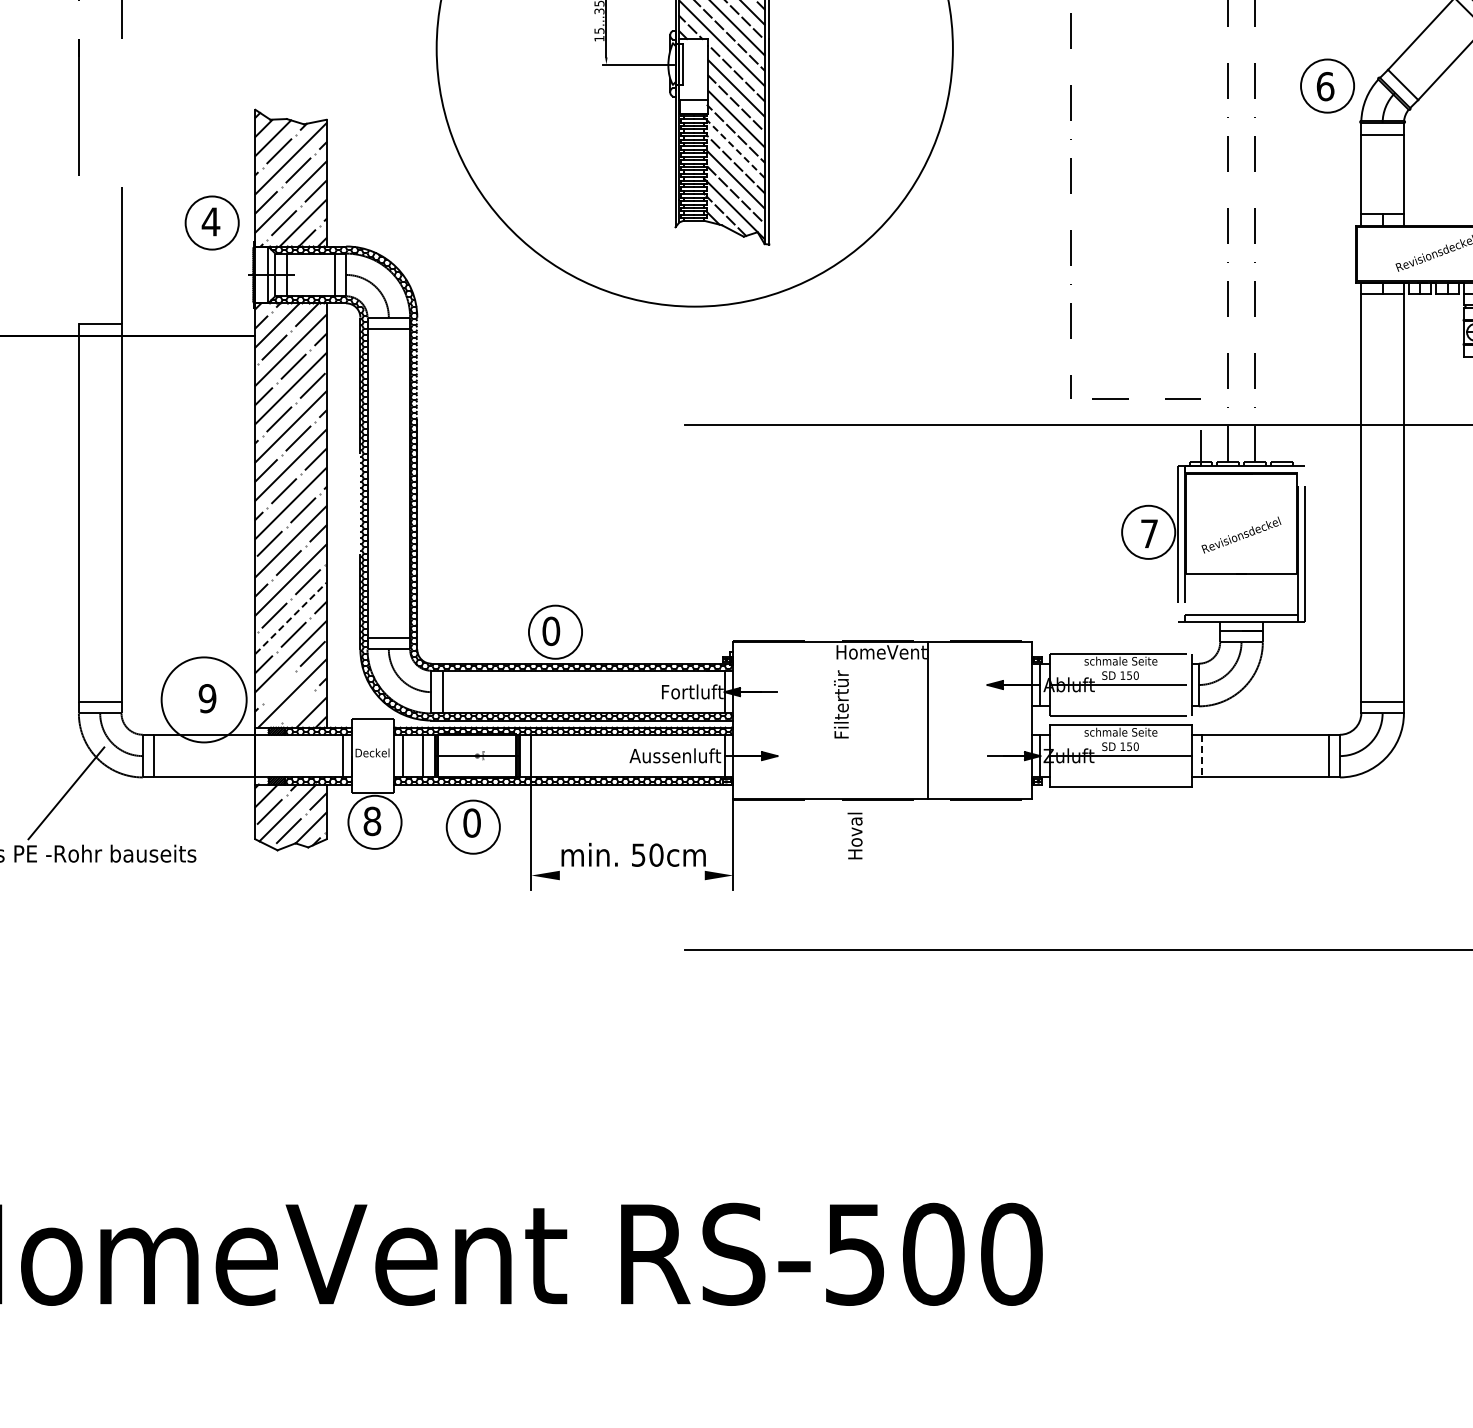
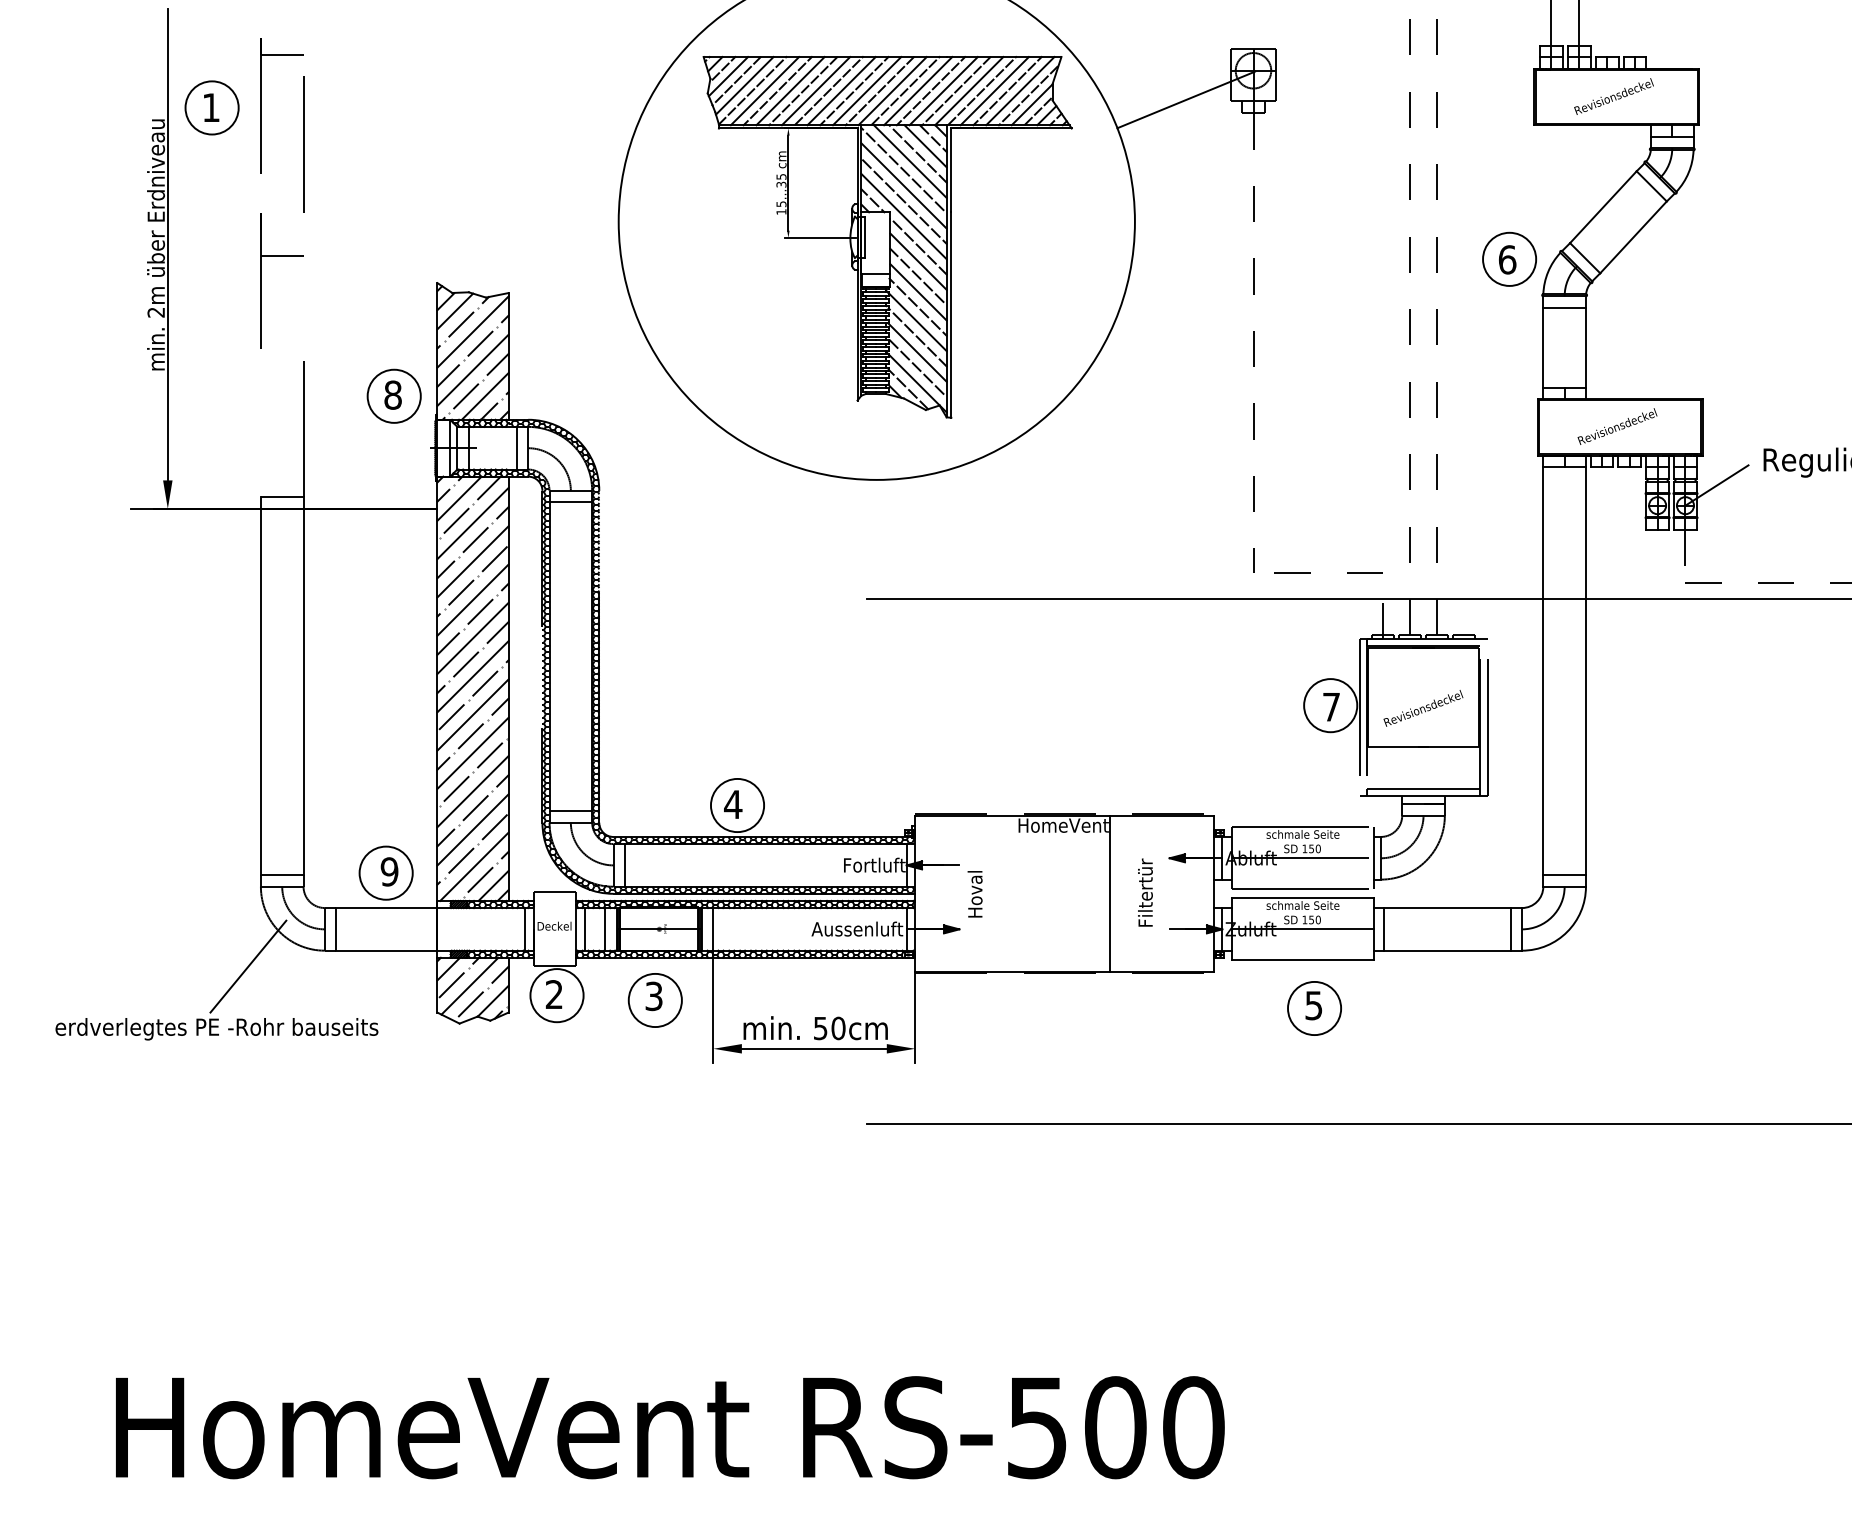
line: (99, 83) -> (281, 256), added
line: (735, 148) -> (917, 321), dashed -> solid
text: (210, 221) -> (392, 394), 4 -> 8
line: (291, 618) -> (473, 791), dashed -> solid
text: (551, 631) -> (733, 804), 0 -> 4
line: (279, 687) -> (461, 860), added
circle: (203, 699) -> (385, 872), size x0.62
text: (841, 704) -> (1145, 892), moved
line: (298, 706) -> (480, 879), added
line: (1202, 756) -> (1384, 929), dashed -> solid
text: (372, 821) -> (554, 994), 8 -> 2
text: (471, 823) -> (653, 996), 0 -> 3
part: (1132, 835) -> (1314, 1008), added
text: (854, 836) -> (974, 894), moved
line: (631, 875) -> (813, 1048), added

